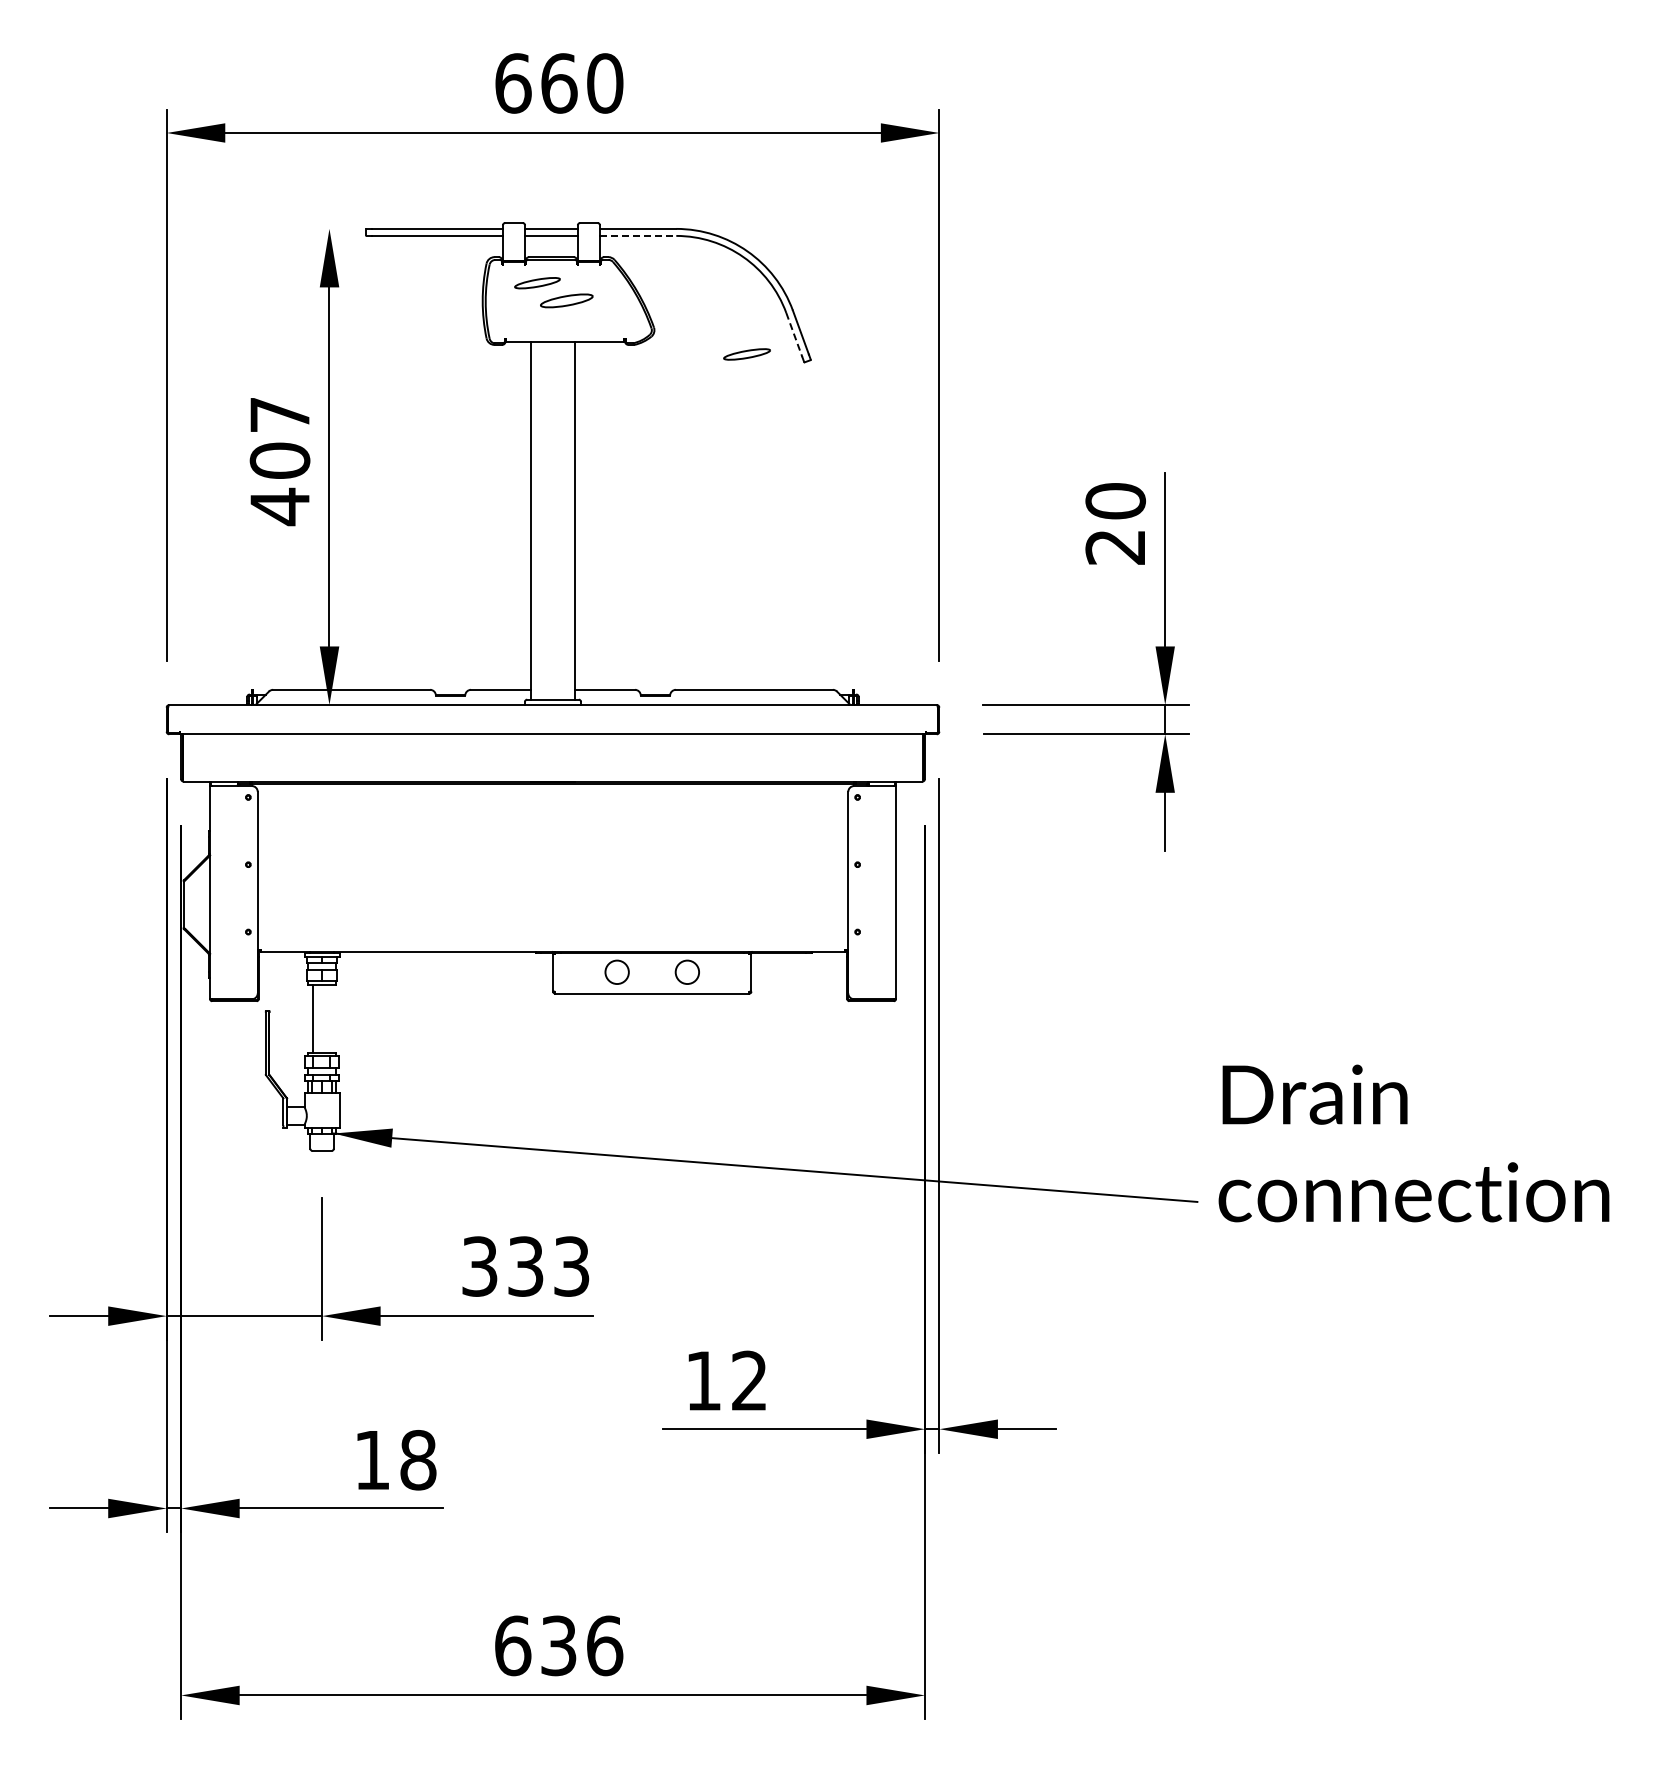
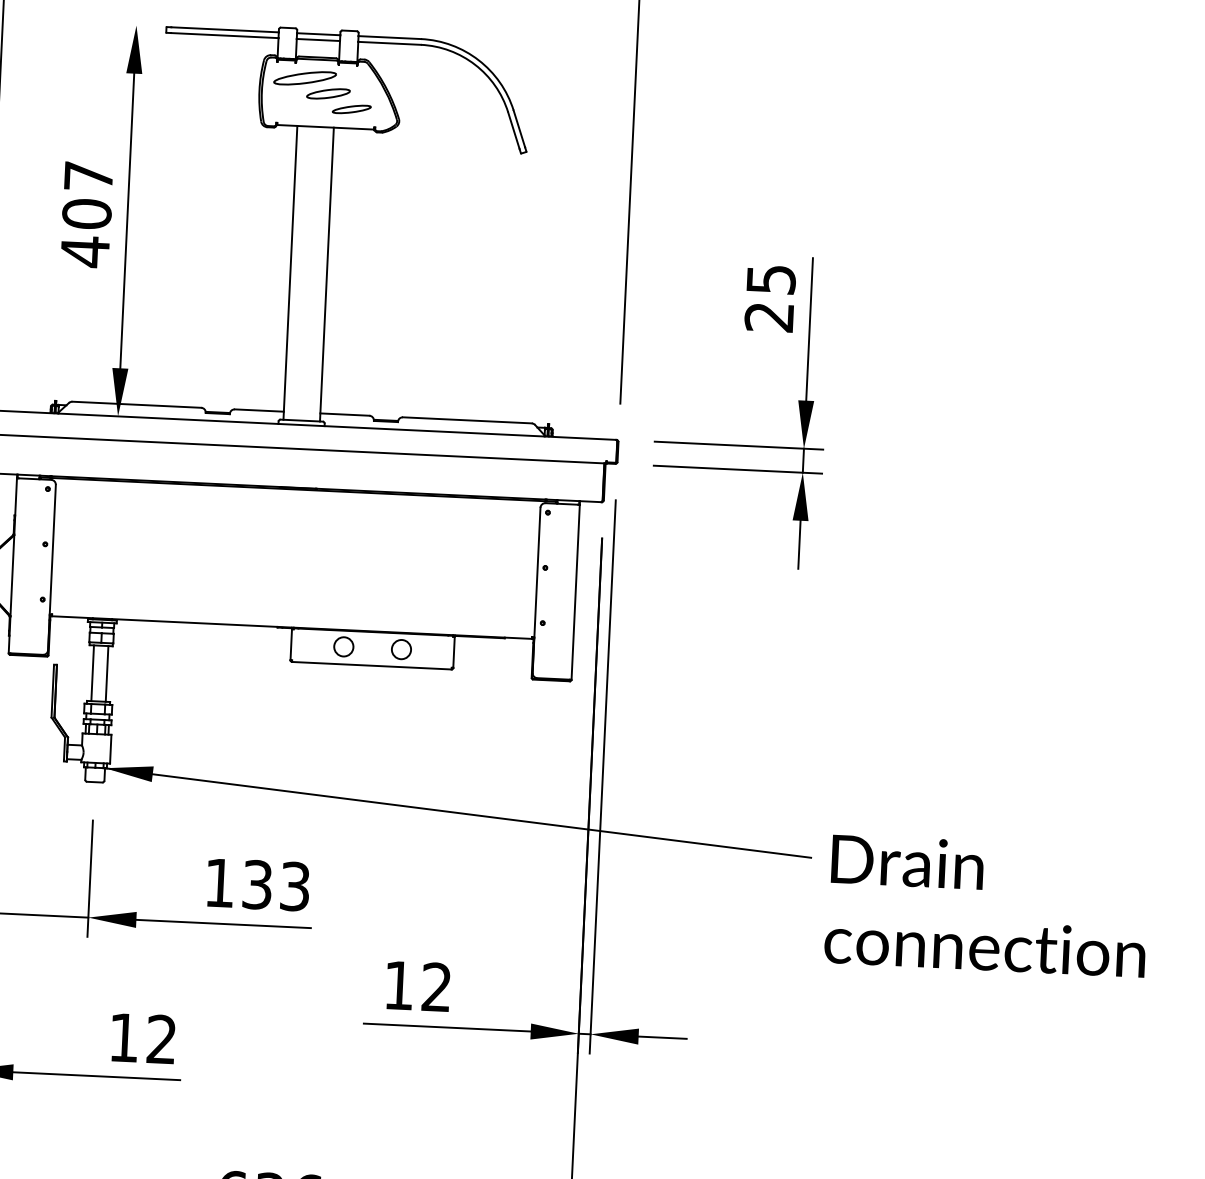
line: (638, 235) -> (389, 43), dashed -> solid
part: (537, 282) -> (305, 77), size x1.67
line: (794, 335) -> (514, 131), dashed -> solid
part: (746, 354) -> (351, 109), moved
text: (1115, 501) -> (771, 279), 20 -> 25
line: (330, 1018) -> (106, 673), added
text: (1413, 1143) -> (986, 906), moved
text: (479, 1266) -> (219, 882), 333 -> 133
text: (418, 1460) -> (161, 1039), 18 -> 12

